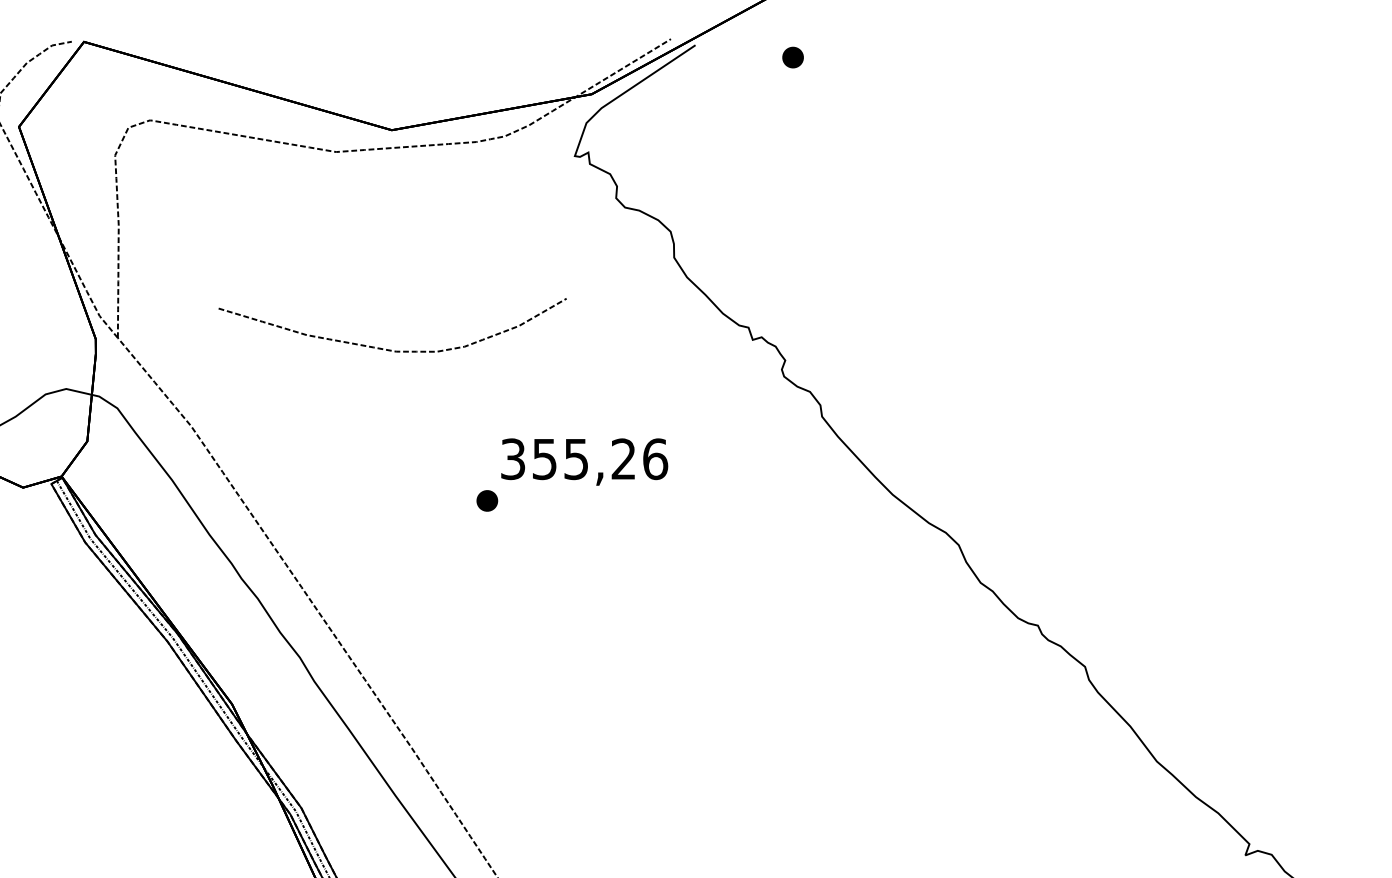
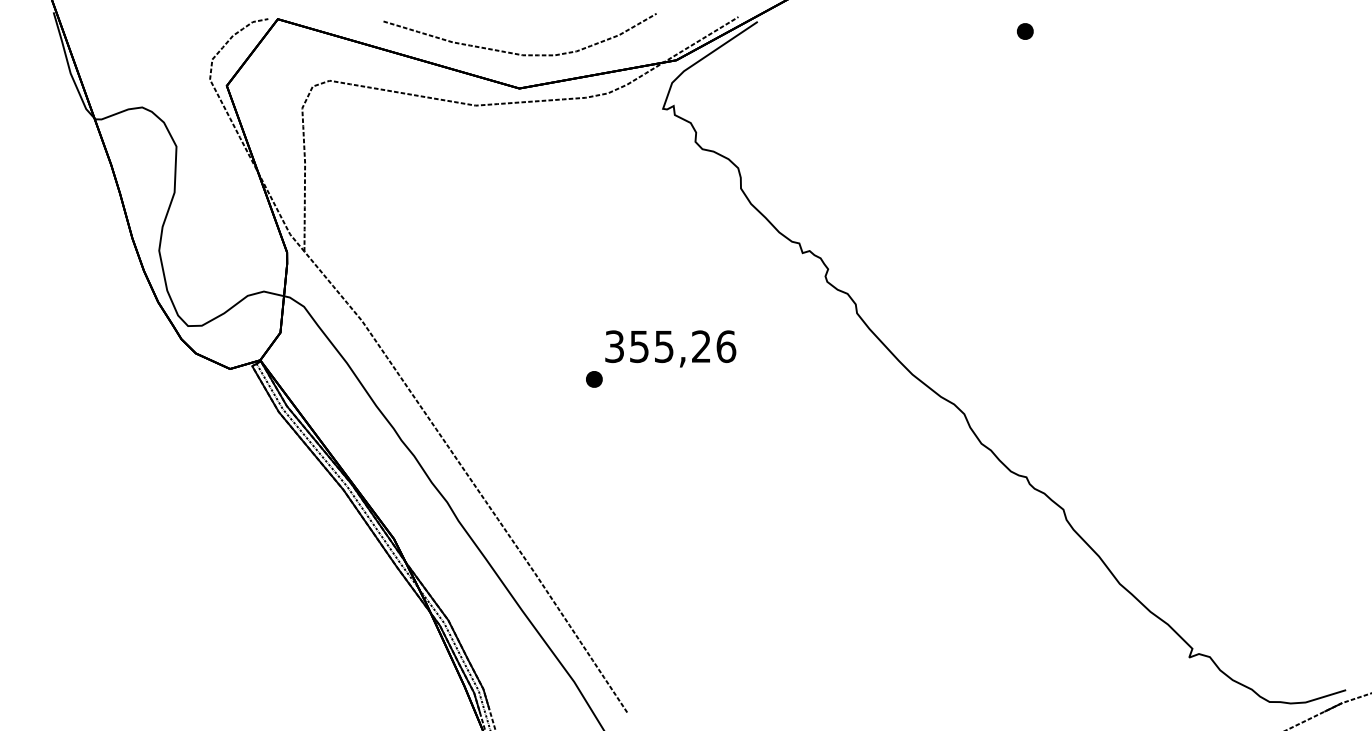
part: (793, 57) -> (1025, 31), moved
curve: (391, 349) -> (519, 53), moved

